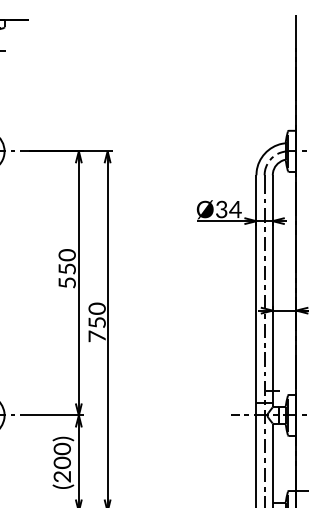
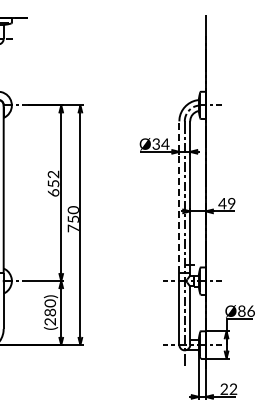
text: (67, 268) -> (53, 183), 550 -> 652
line: (256, 289) -> (179, 197), solid -> dashed
text: (62, 462) -> (50, 312), (200) -> (280)

